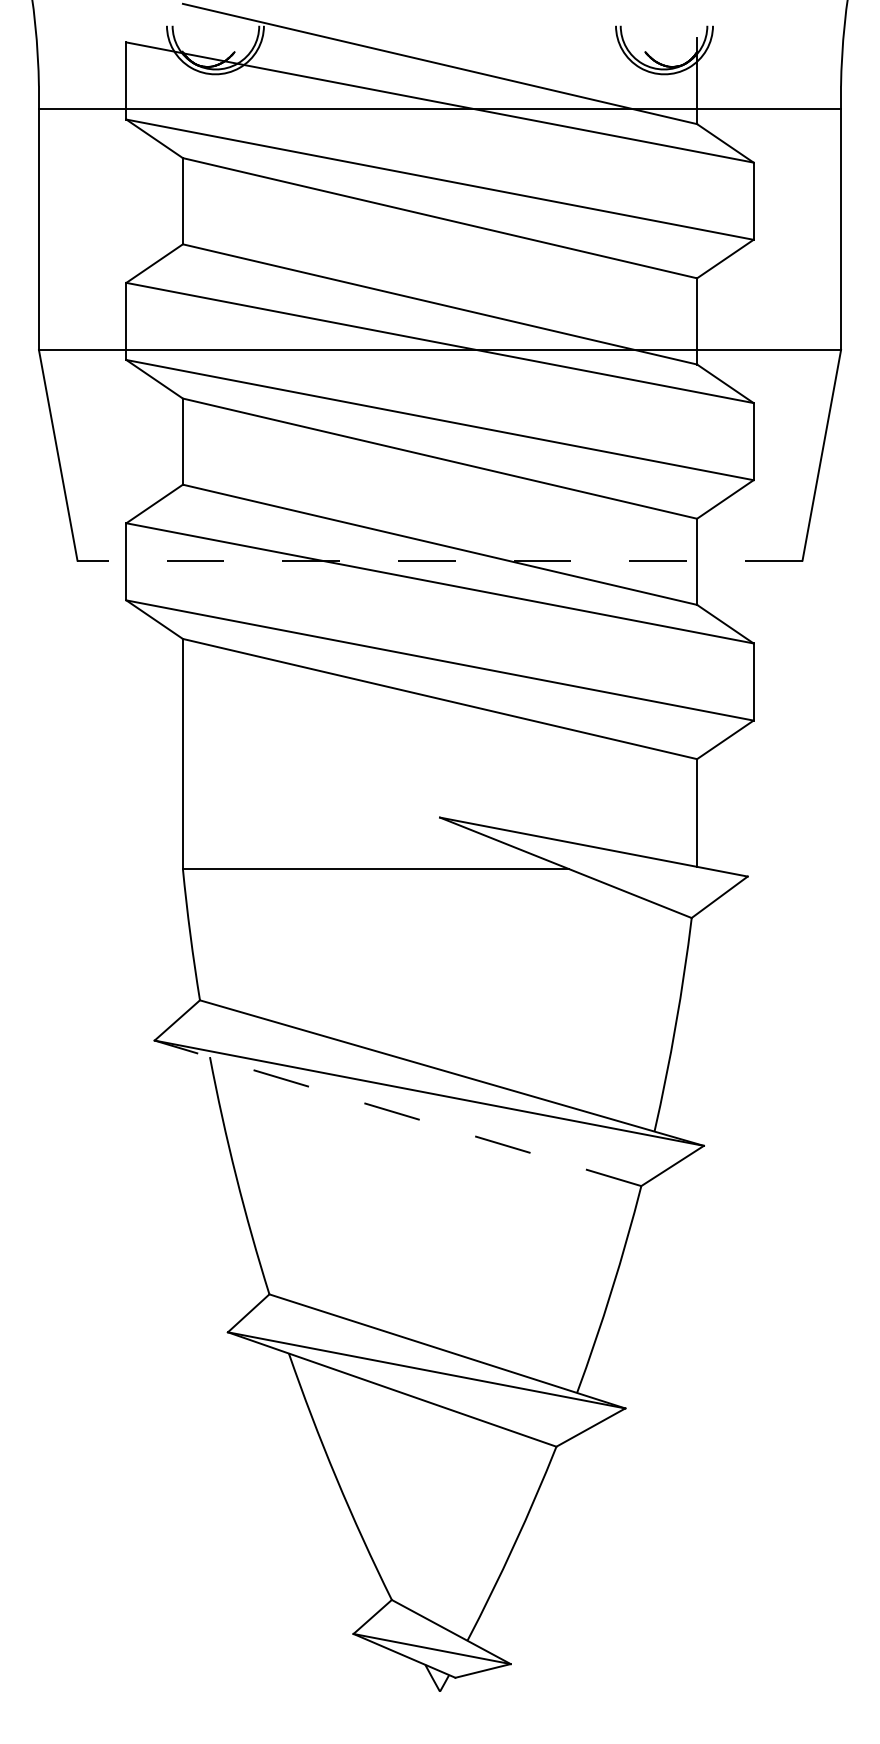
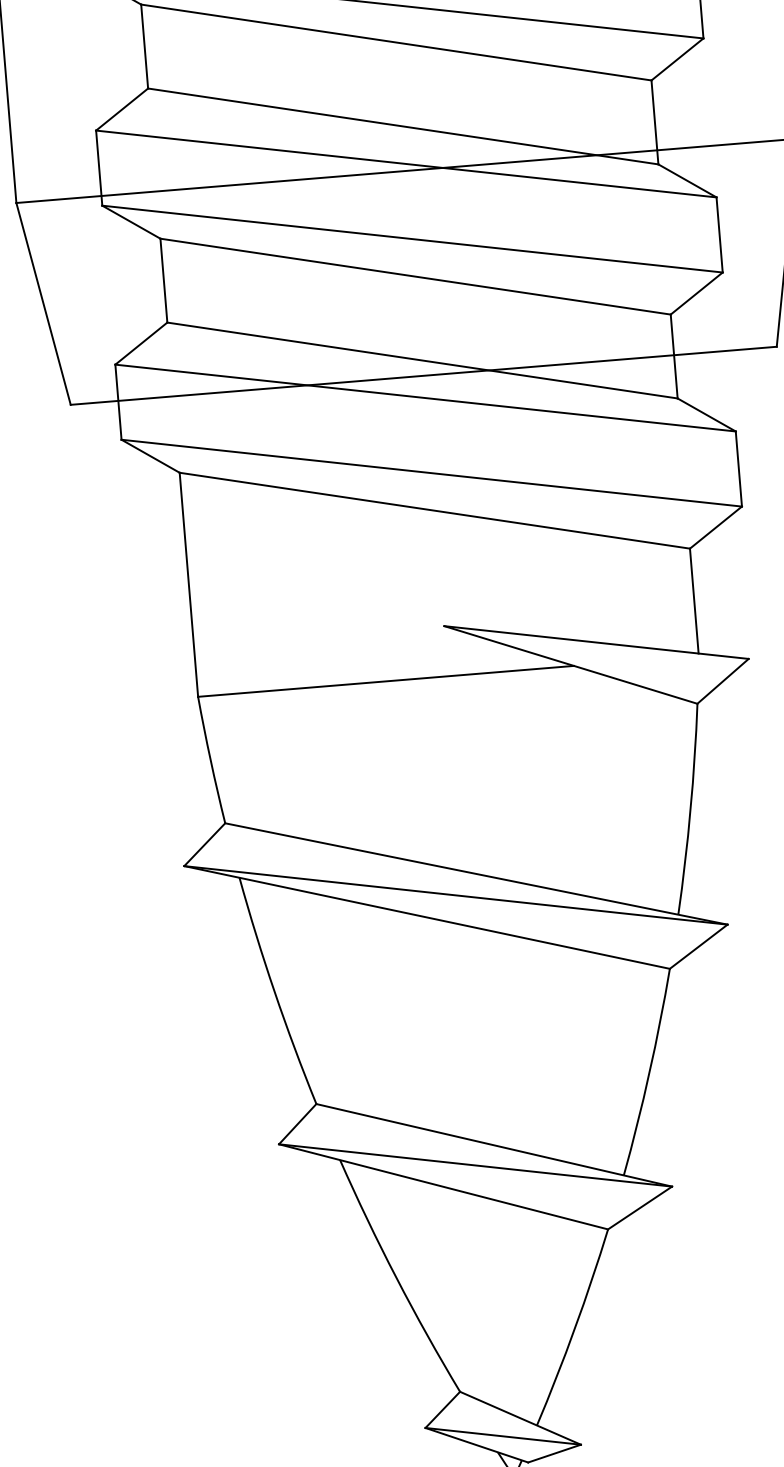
line: (440, 560) -> (424, 375), dashed -> solid
line: (397, 1113) -> (426, 917), dashed -> solid

